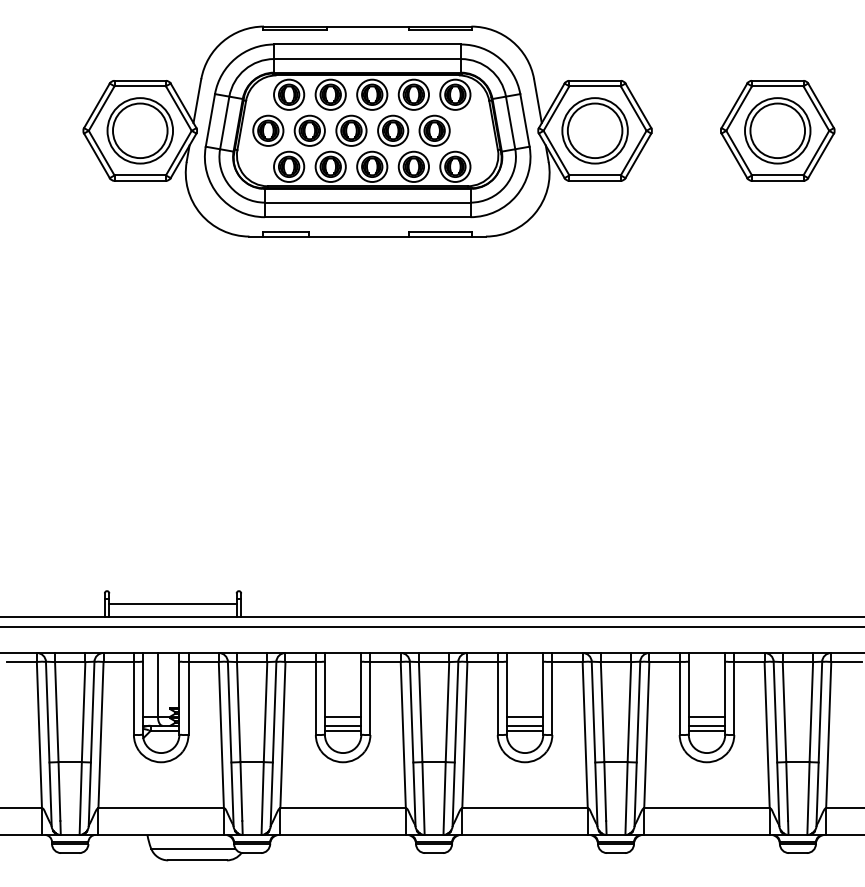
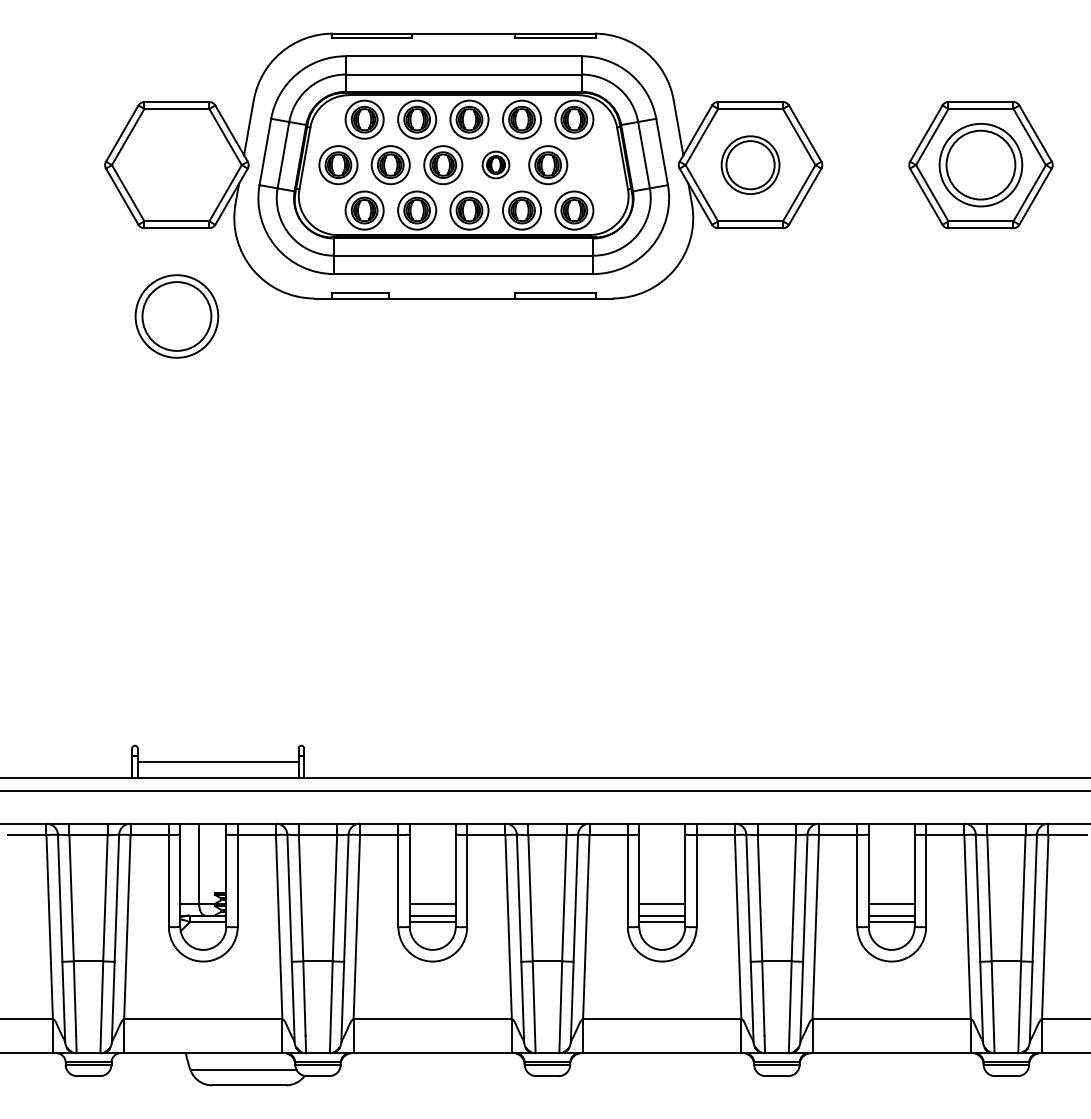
part: (139, 130) -> (175, 316), moved
part: (393, 130) -> (496, 164), size x0.7
part: (594, 130) -> (749, 164), size x0.7

